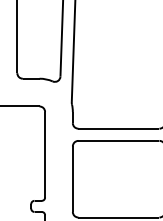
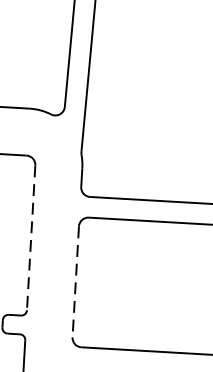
line: (45, 154) -> (31, 237), solid -> dashed
line: (72, 179) -> (75, 282), solid -> dashed

